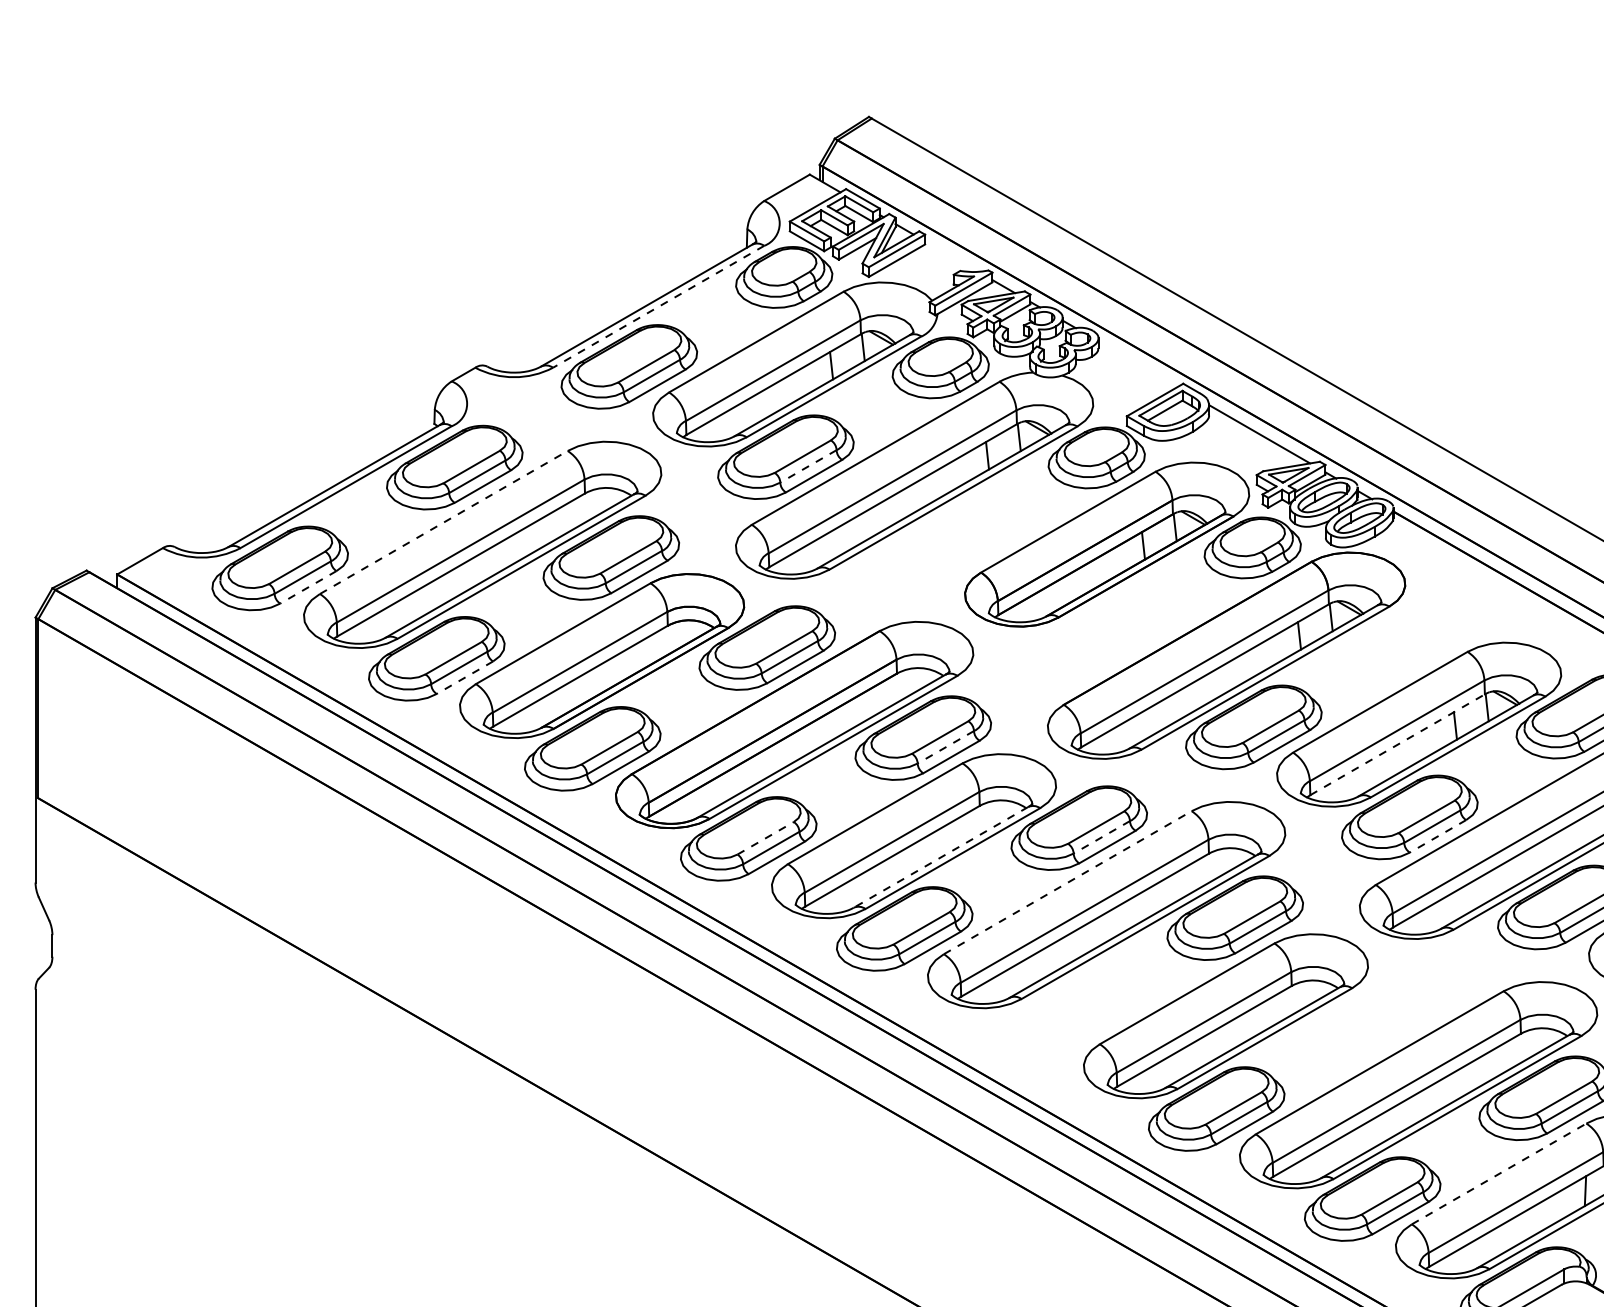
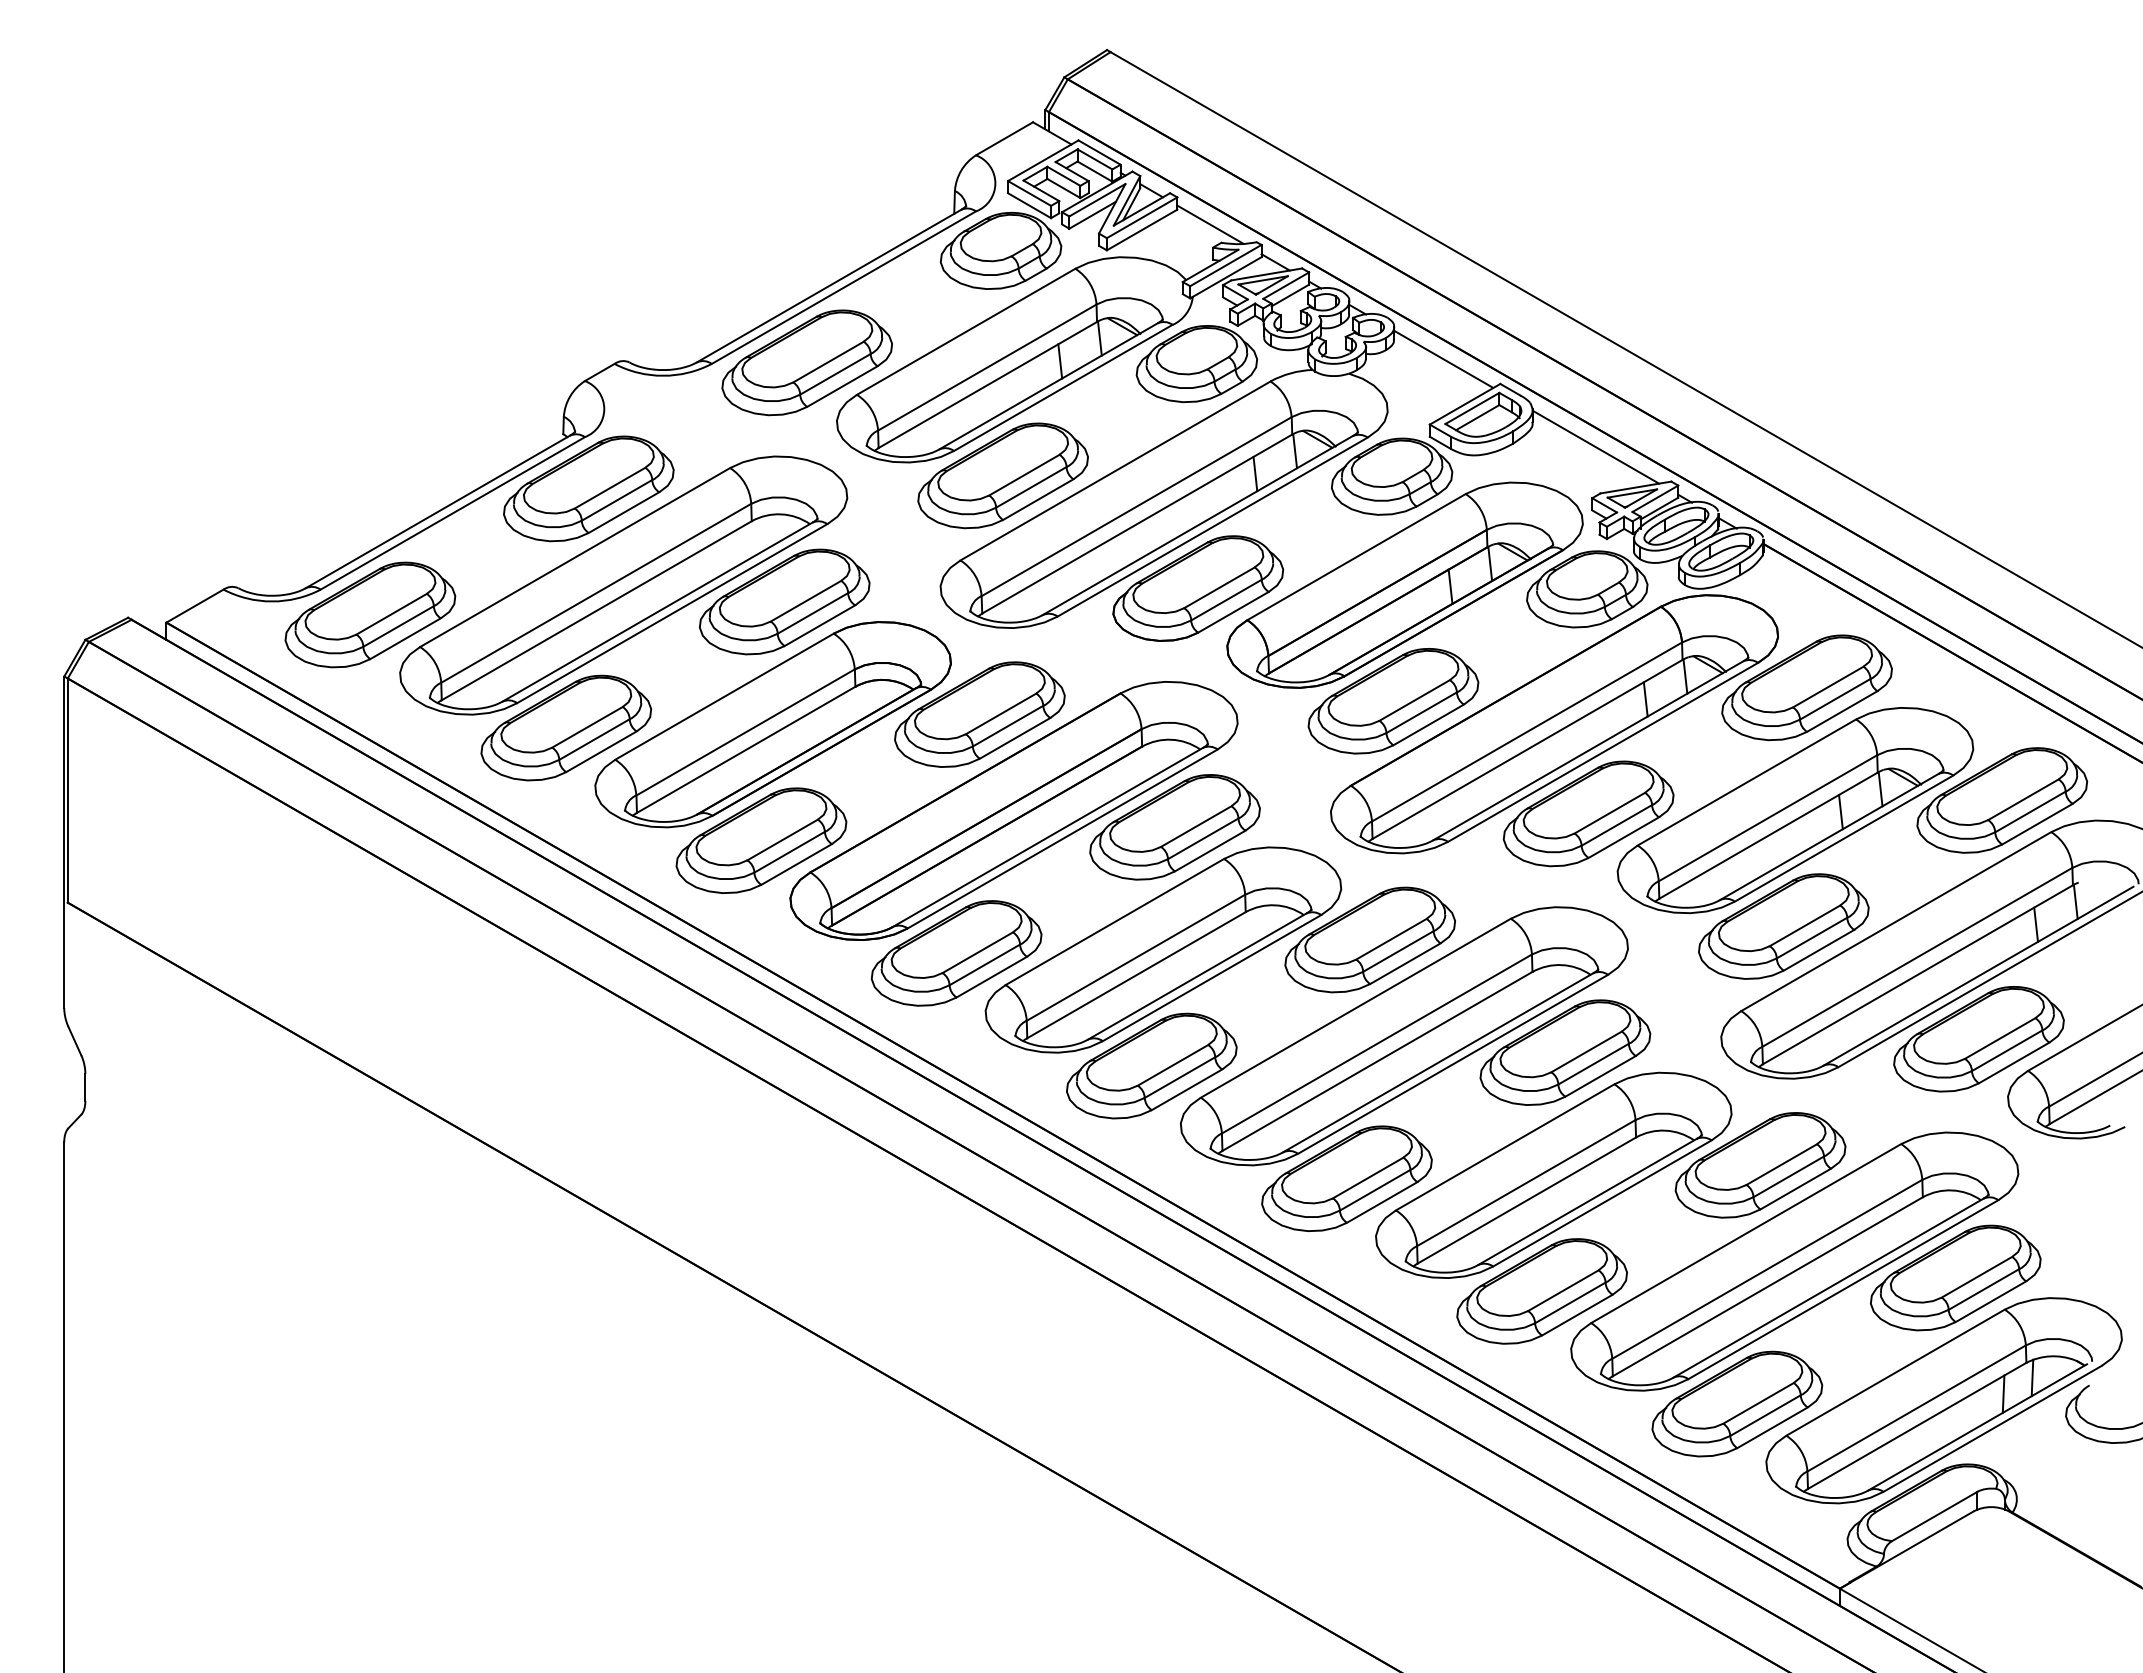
line: (951, 256) -> (1210, 224), added
line: (658, 306) -> (843, 287), dashed -> solid
line: (1137, 363) -> (1443, 358), added
line: (808, 466) -> (1031, 487), dashed -> solid
line: (444, 522) -> (575, 557), dashed -> solid
part: (942, 547) -> (1198, 588), added
line: (308, 587) -> (405, 638), dashed -> solid
part: (1427, 626) -> (1806, 687), added
part: (1097, 637) -> (1393, 701), added
line: (464, 677) -> (601, 751), dashed -> solid
line: (1397, 744) -> (1768, 835), dashed -> solid
line: (946, 747) -> (1203, 838), dashed -> solid
line: (1438, 836) -> (1819, 950), dashed -> solid
line: (1101, 837) -> (1398, 951), dashed -> solid
line: (765, 838) -> (977, 952), dashed -> solid
line: (940, 857) -> (1196, 976), dashed -> solid
line: (1067, 882) -> (1355, 1008), dashed -> solid
part: (1391, 1008) -> (1760, 1165), added
part: (1060, 1018) -> (1346, 1178), added
line: (1499, 1173) -> (1895, 1372), dashed -> solid

